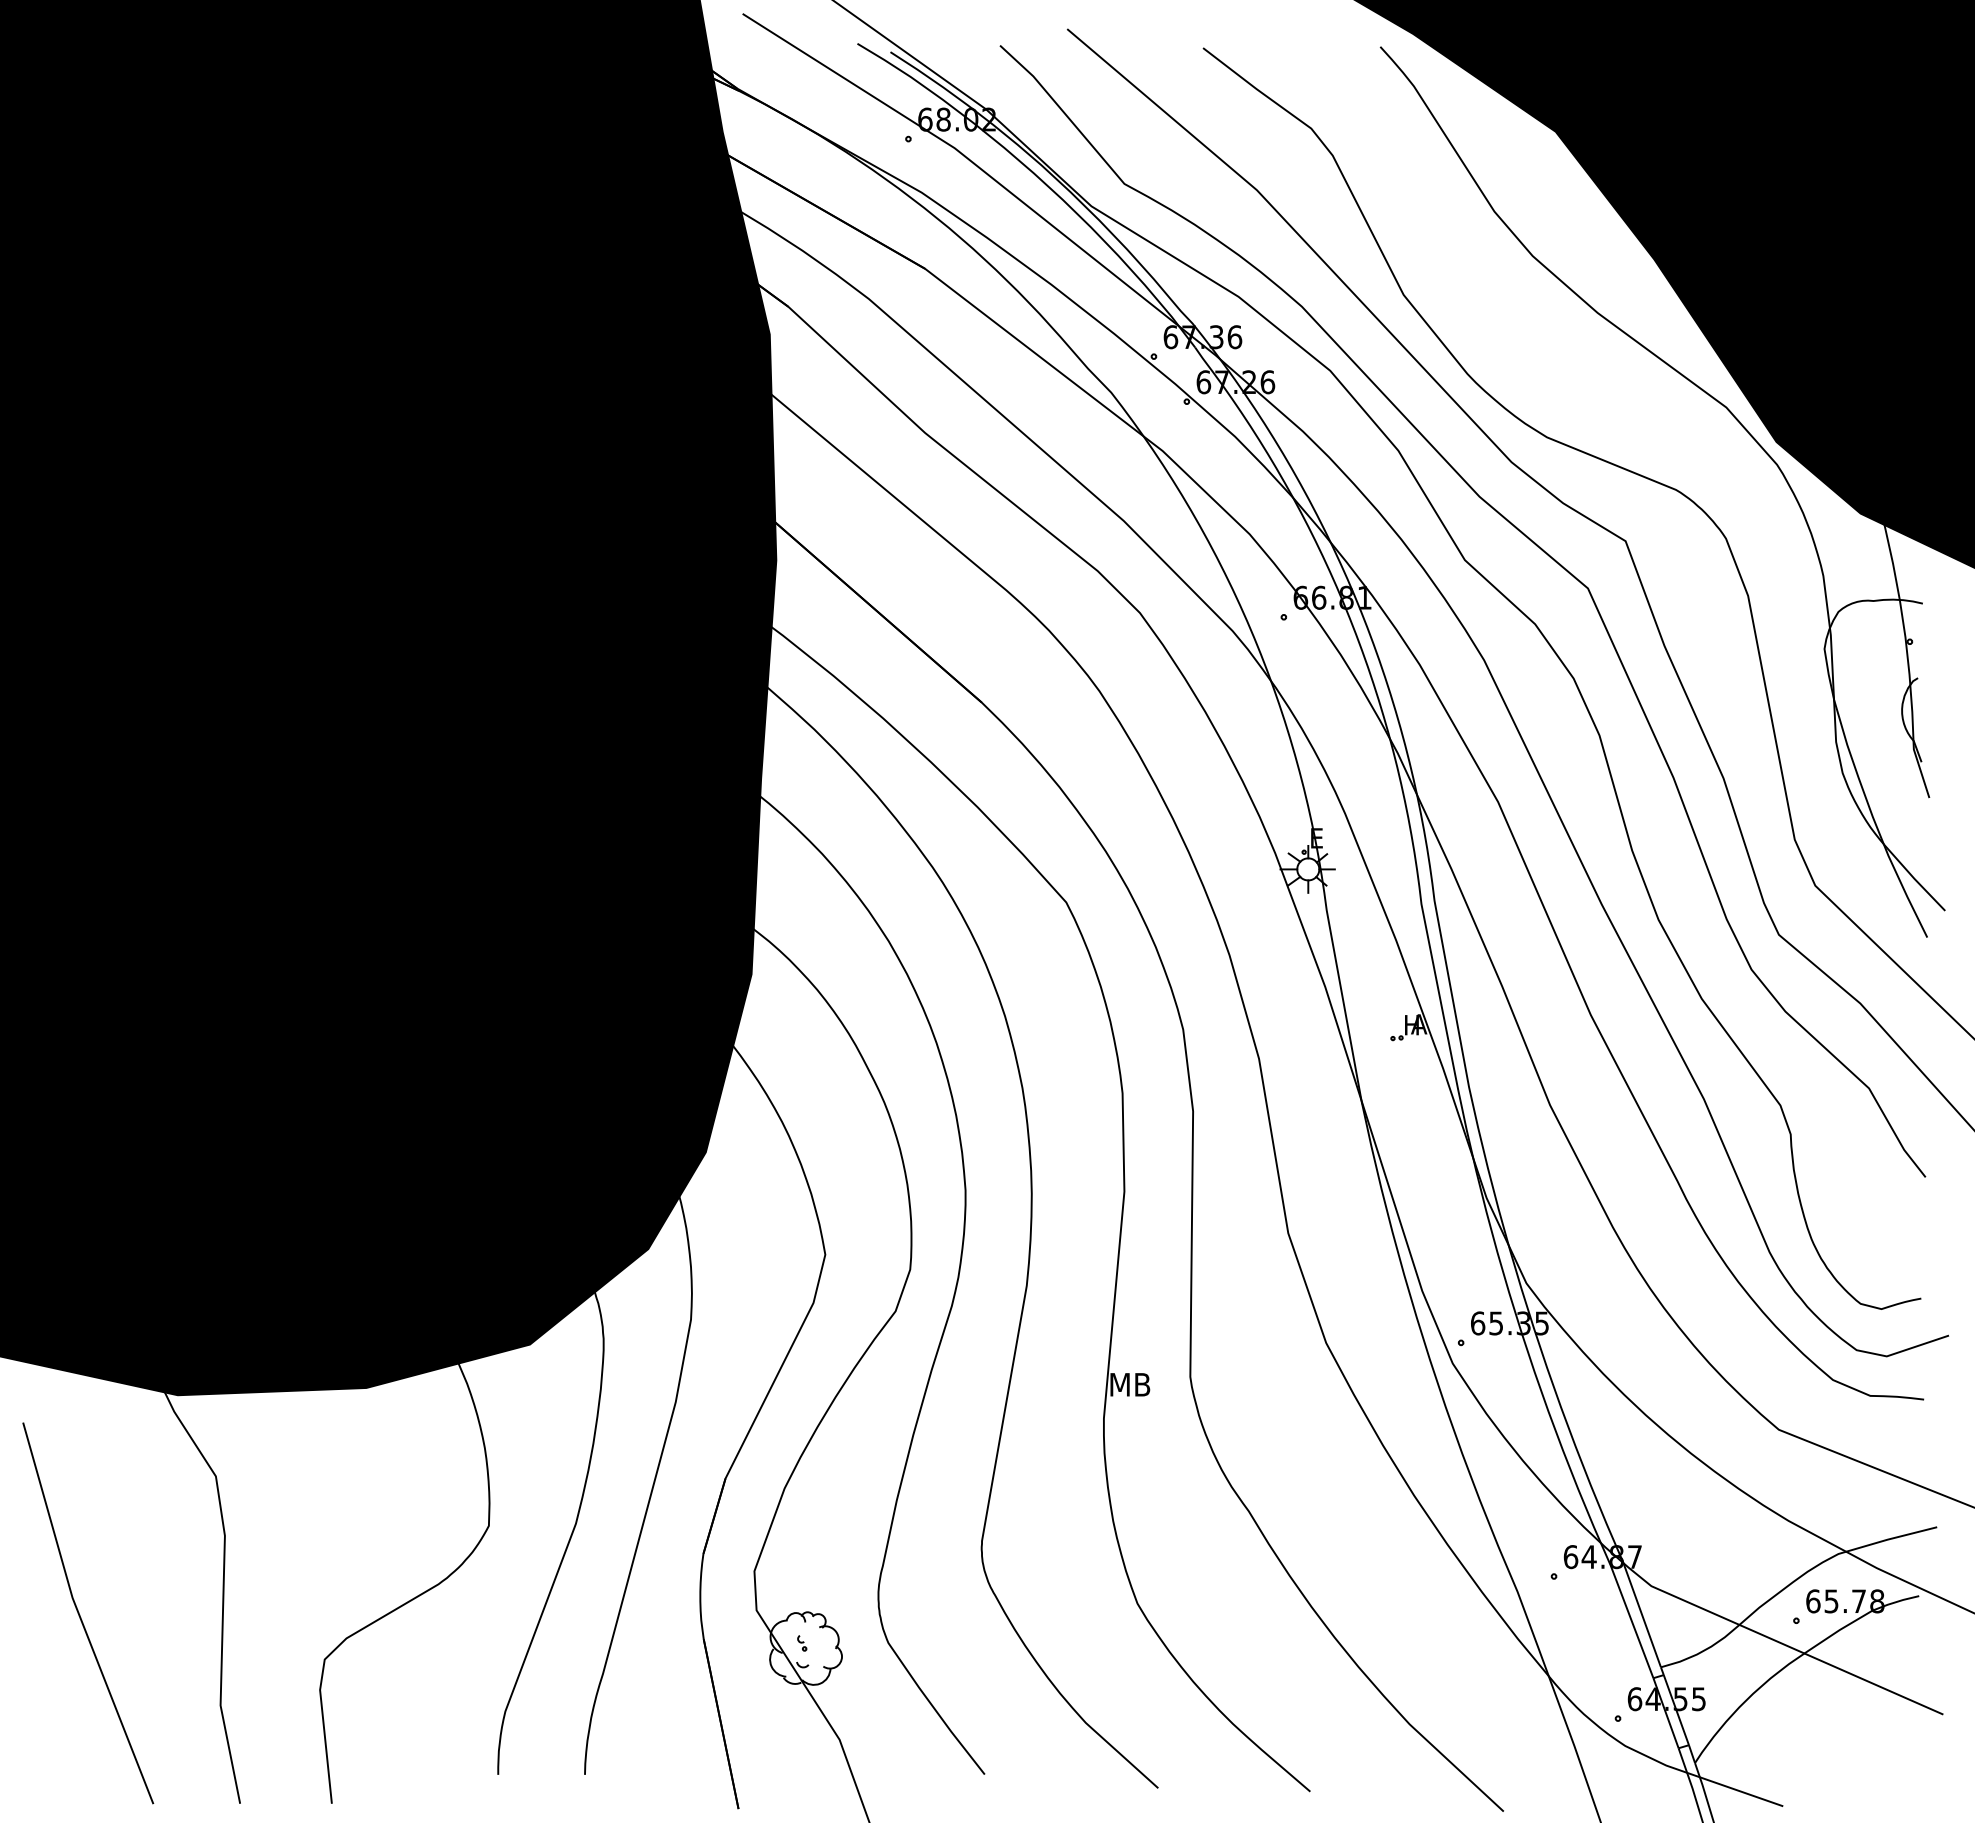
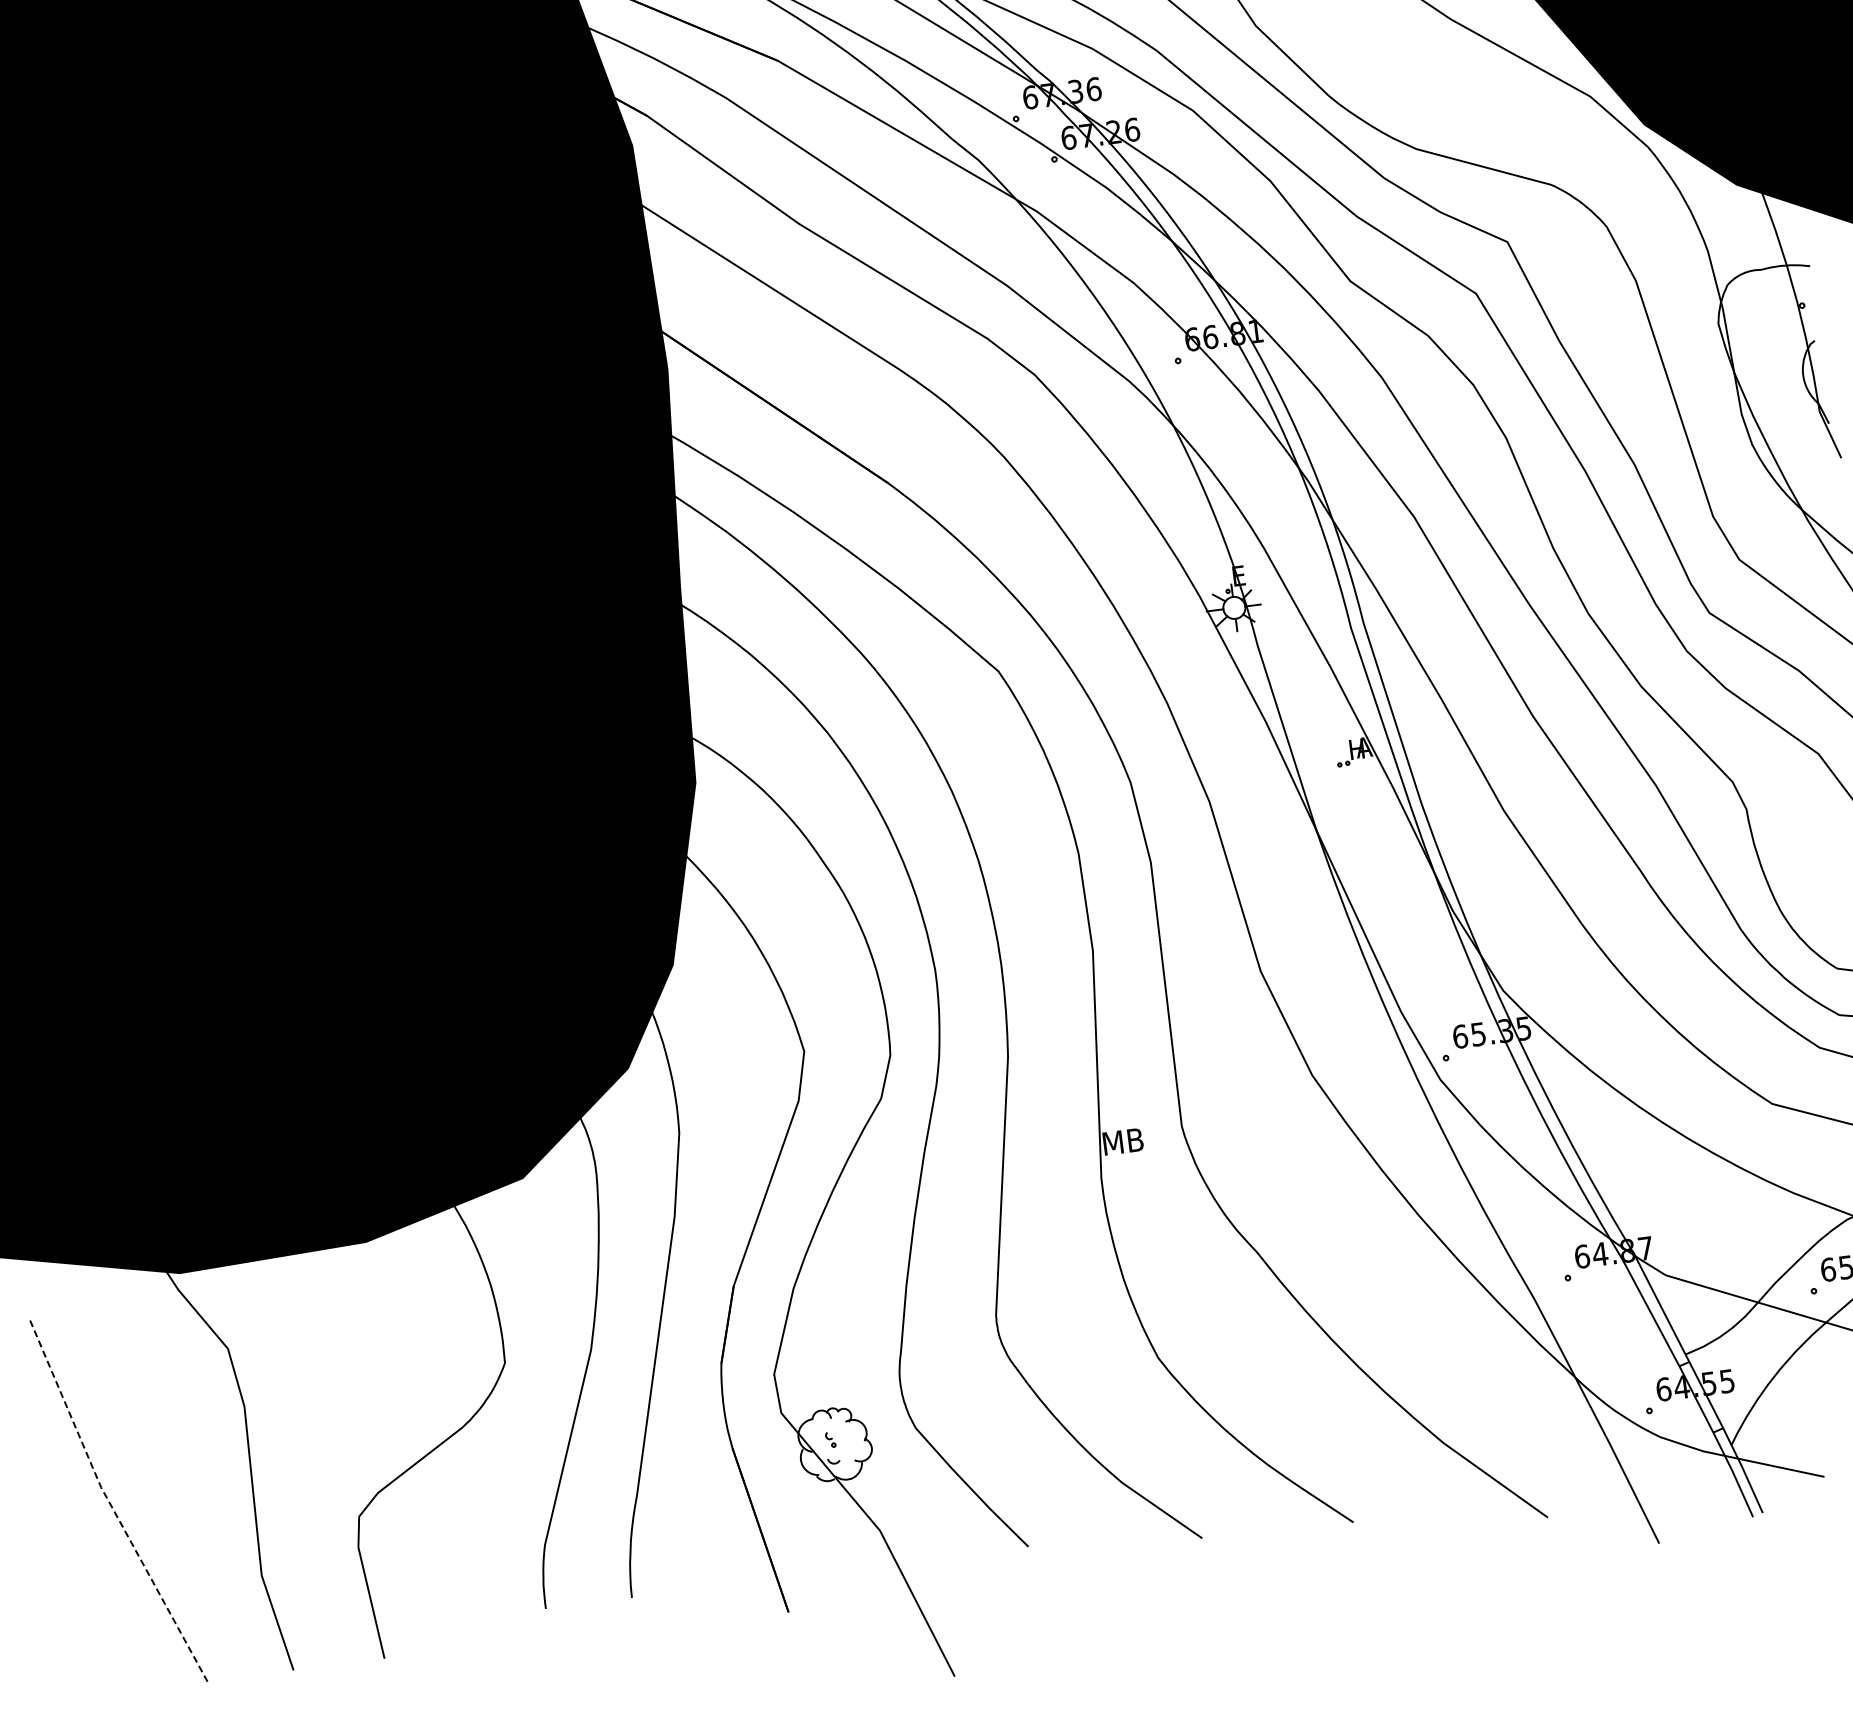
line: (79, 1615) -> (110, 1504), solid -> dashed

